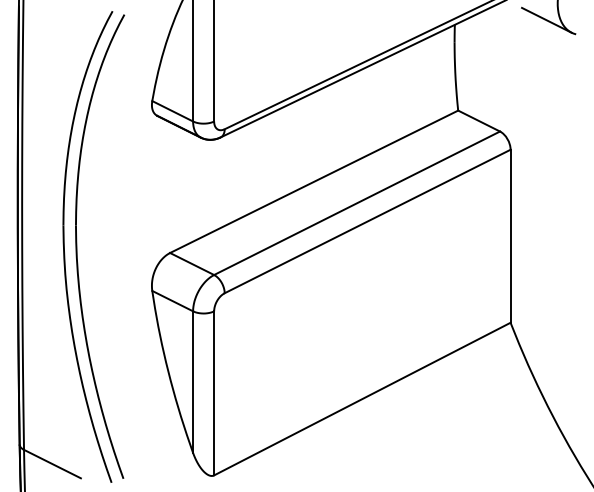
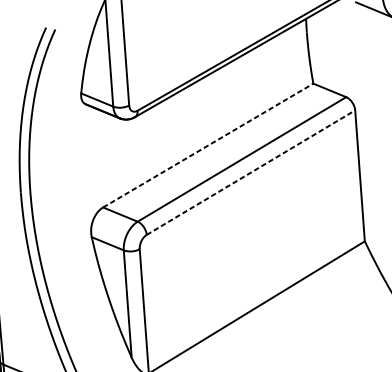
line: (314, 181) -> (208, 145), solid -> dashed
line: (367, 221) -> (250, 172), solid -> dashed

